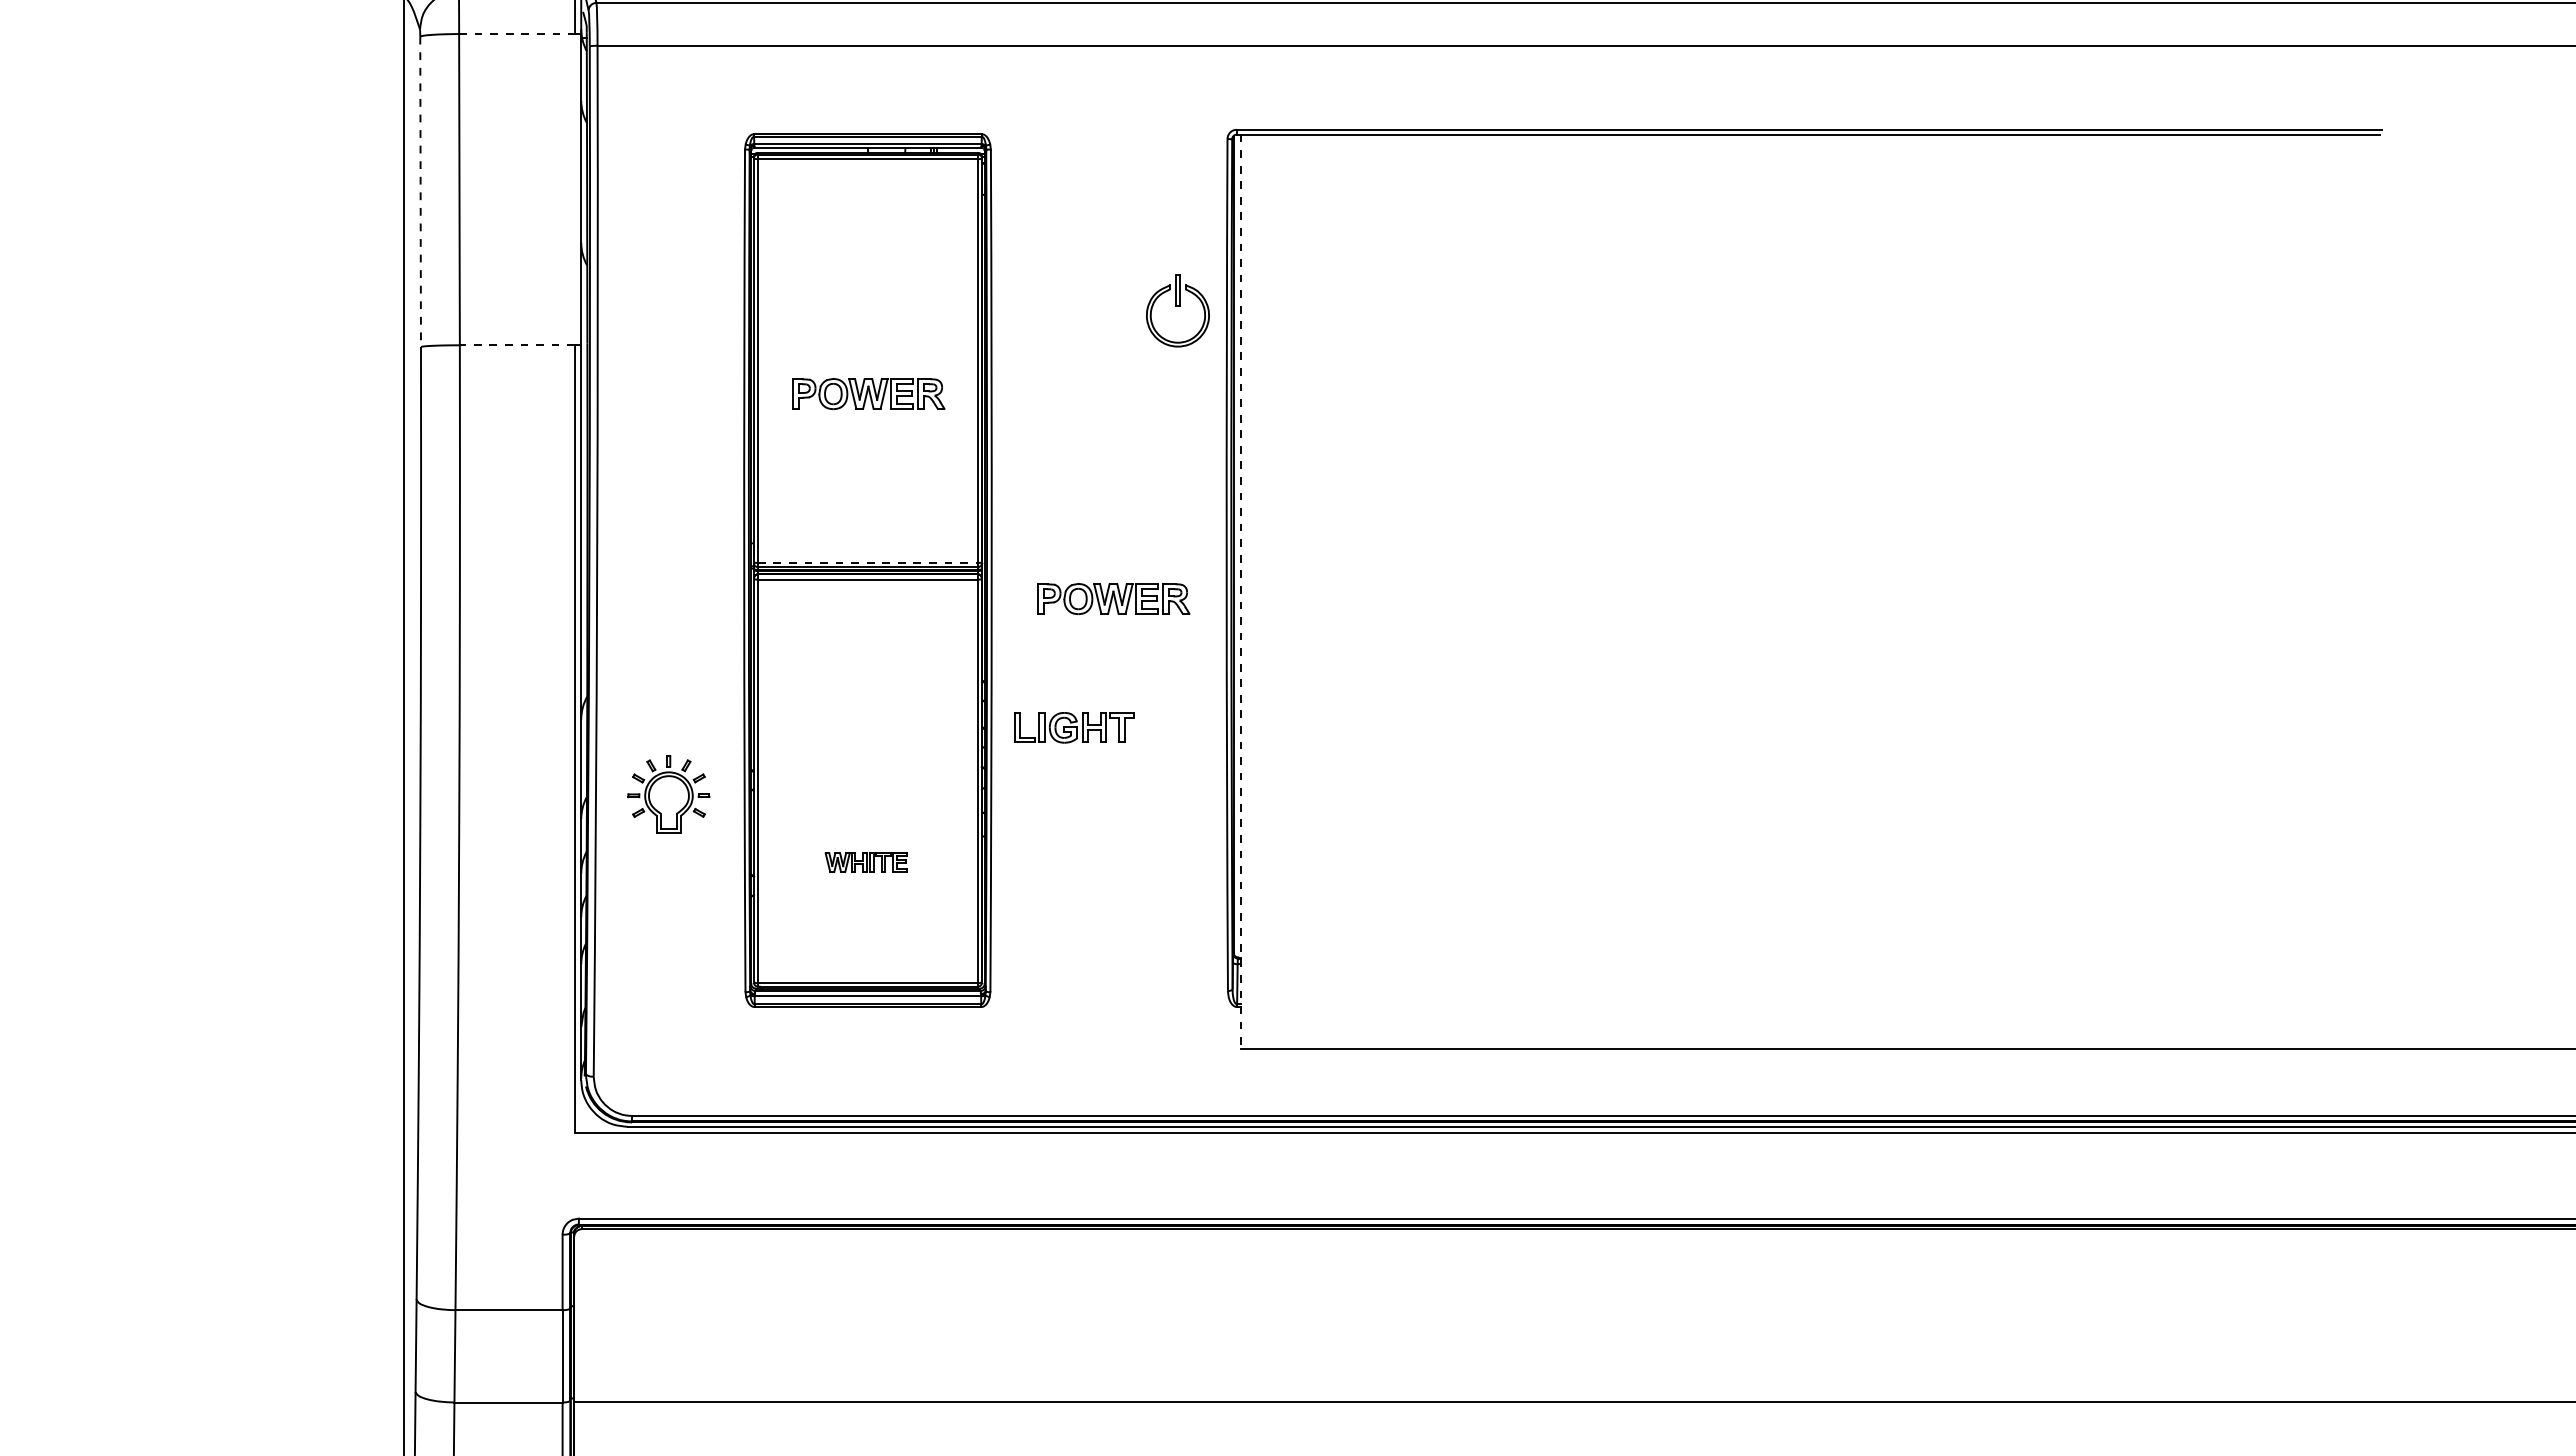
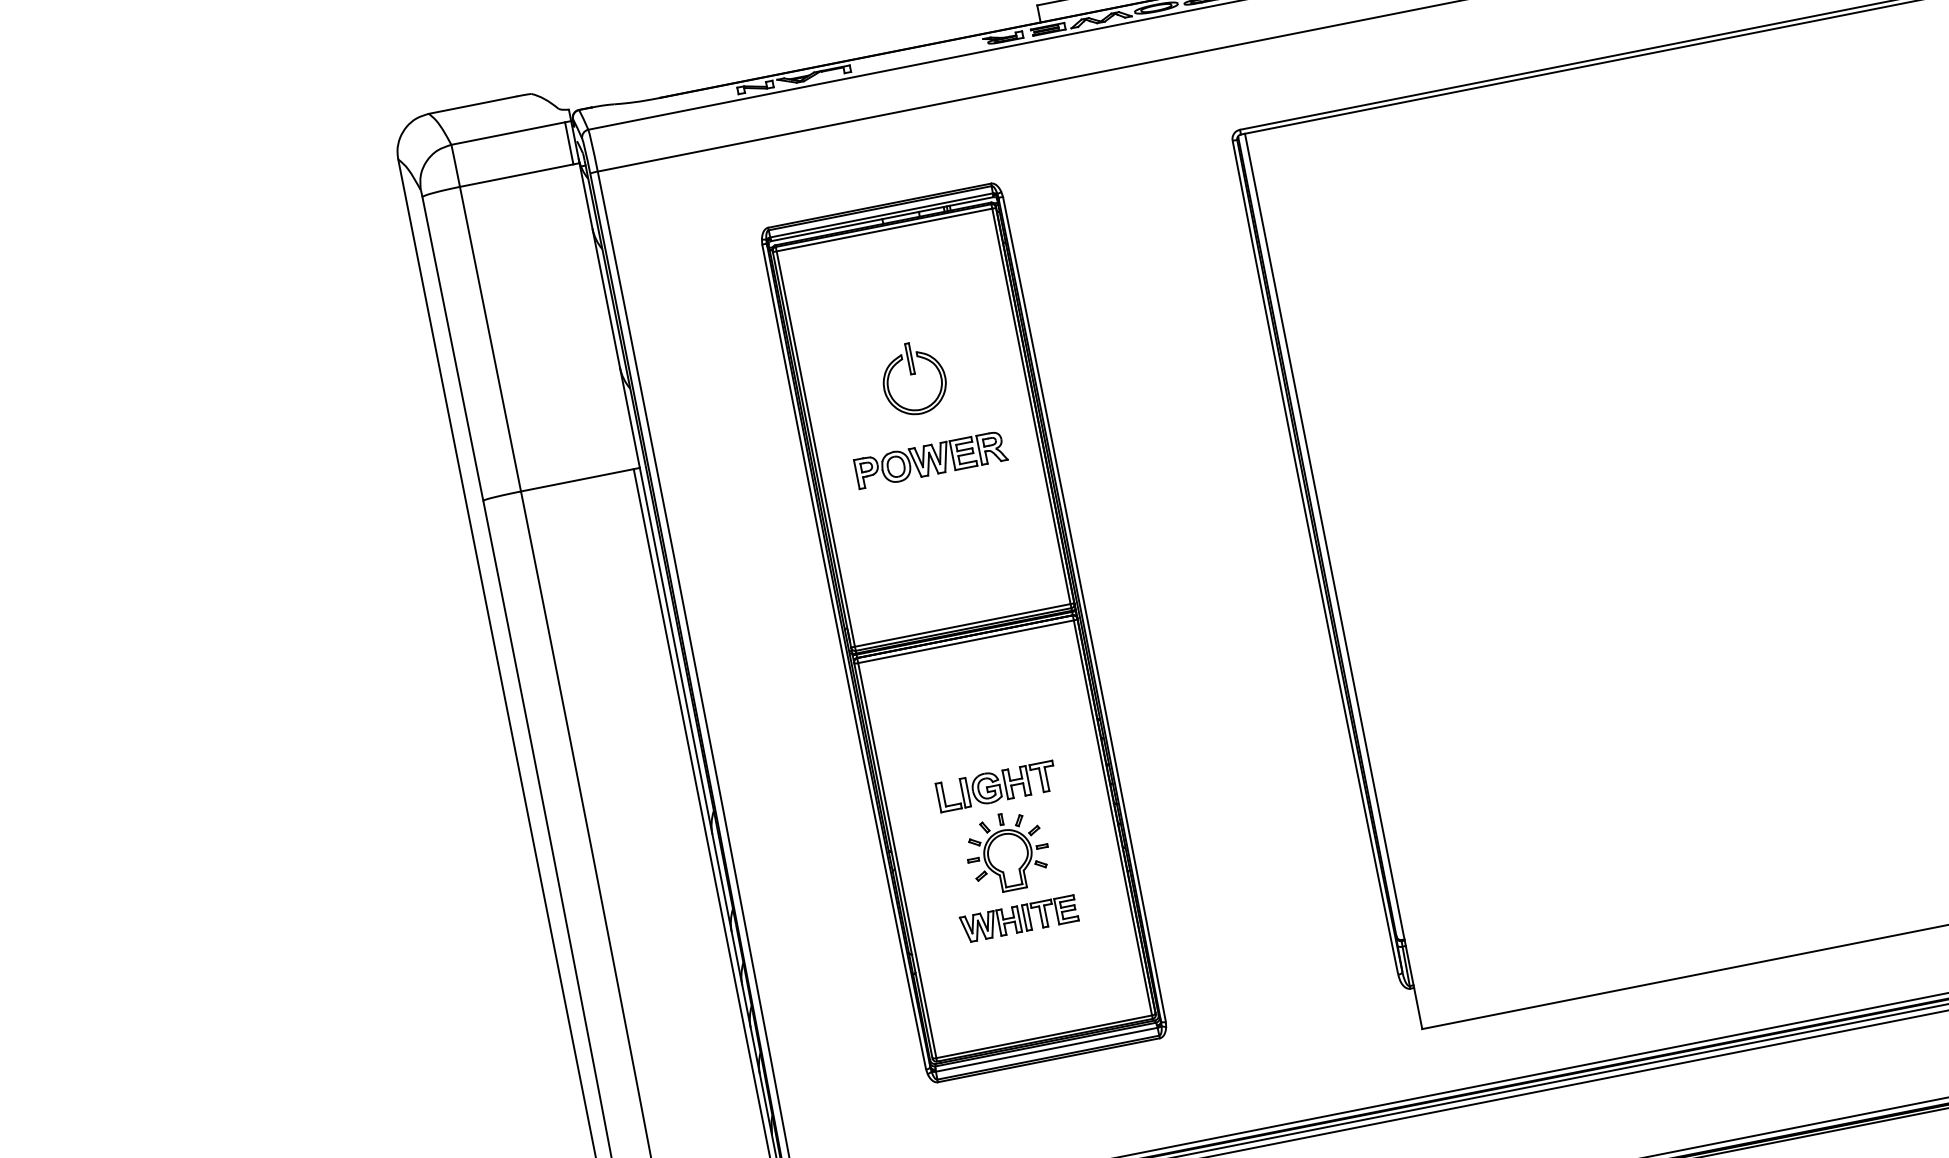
line: (517, 34) -> (517, 176), dashed -> solid
line: (420, 192) -> (452, 349), dashed -> solid
part: (1177, 310) -> (913, 378), moved
line: (517, 345) -> (577, 480), dashed -> solid
line: (868, 562) -> (963, 624), dashed -> solid
line: (1241, 592) -> (1334, 581), dashed -> solid
part: (1113, 599) -> (1210, 613), removed
part: (1074, 727) -> (997, 786), moved
part: (668, 794) -> (1007, 852), moved
part: (866, 862) -> (1019, 919), size x1.43

